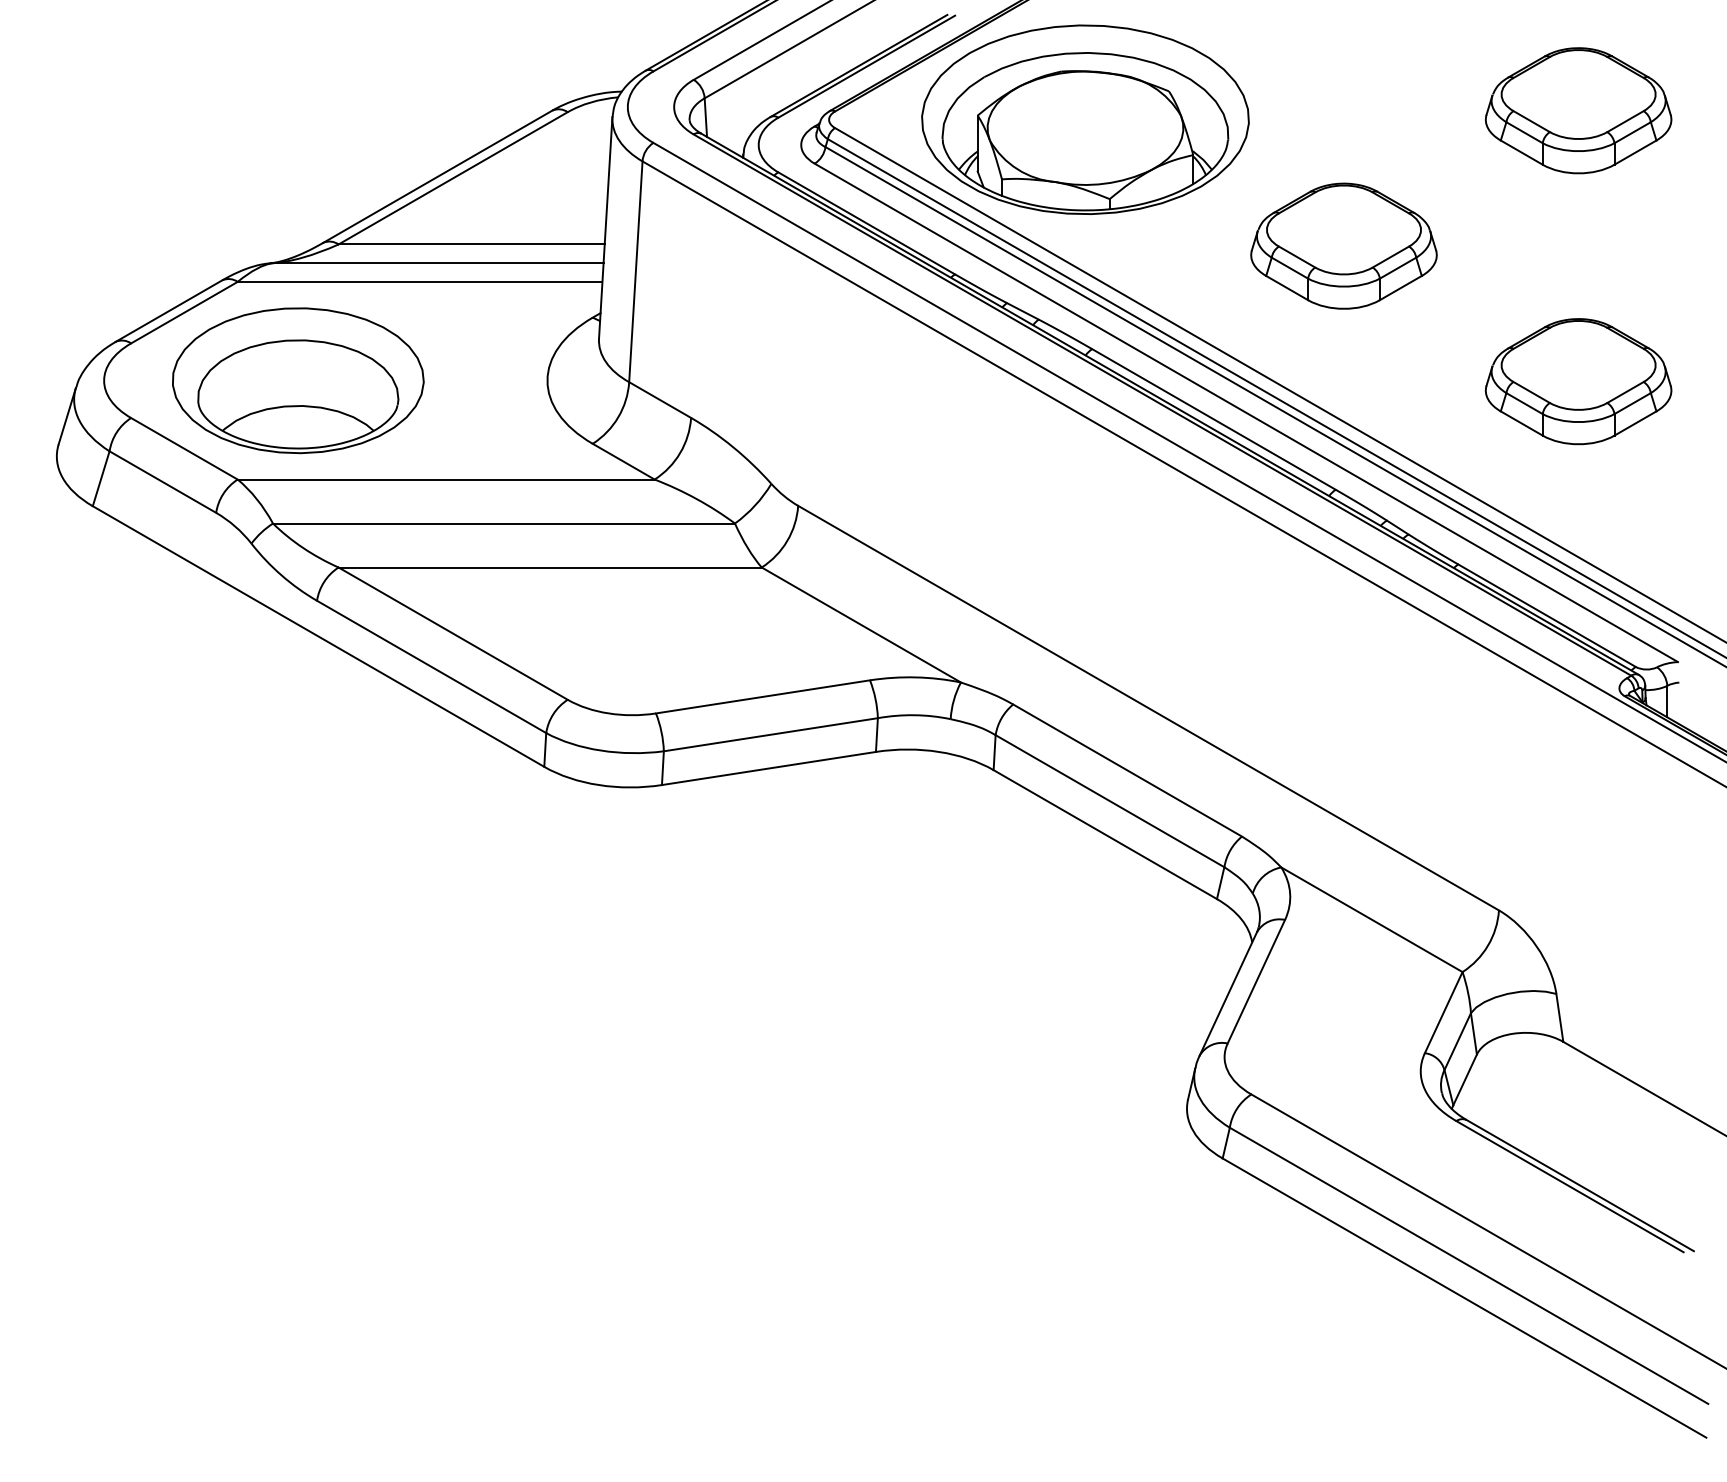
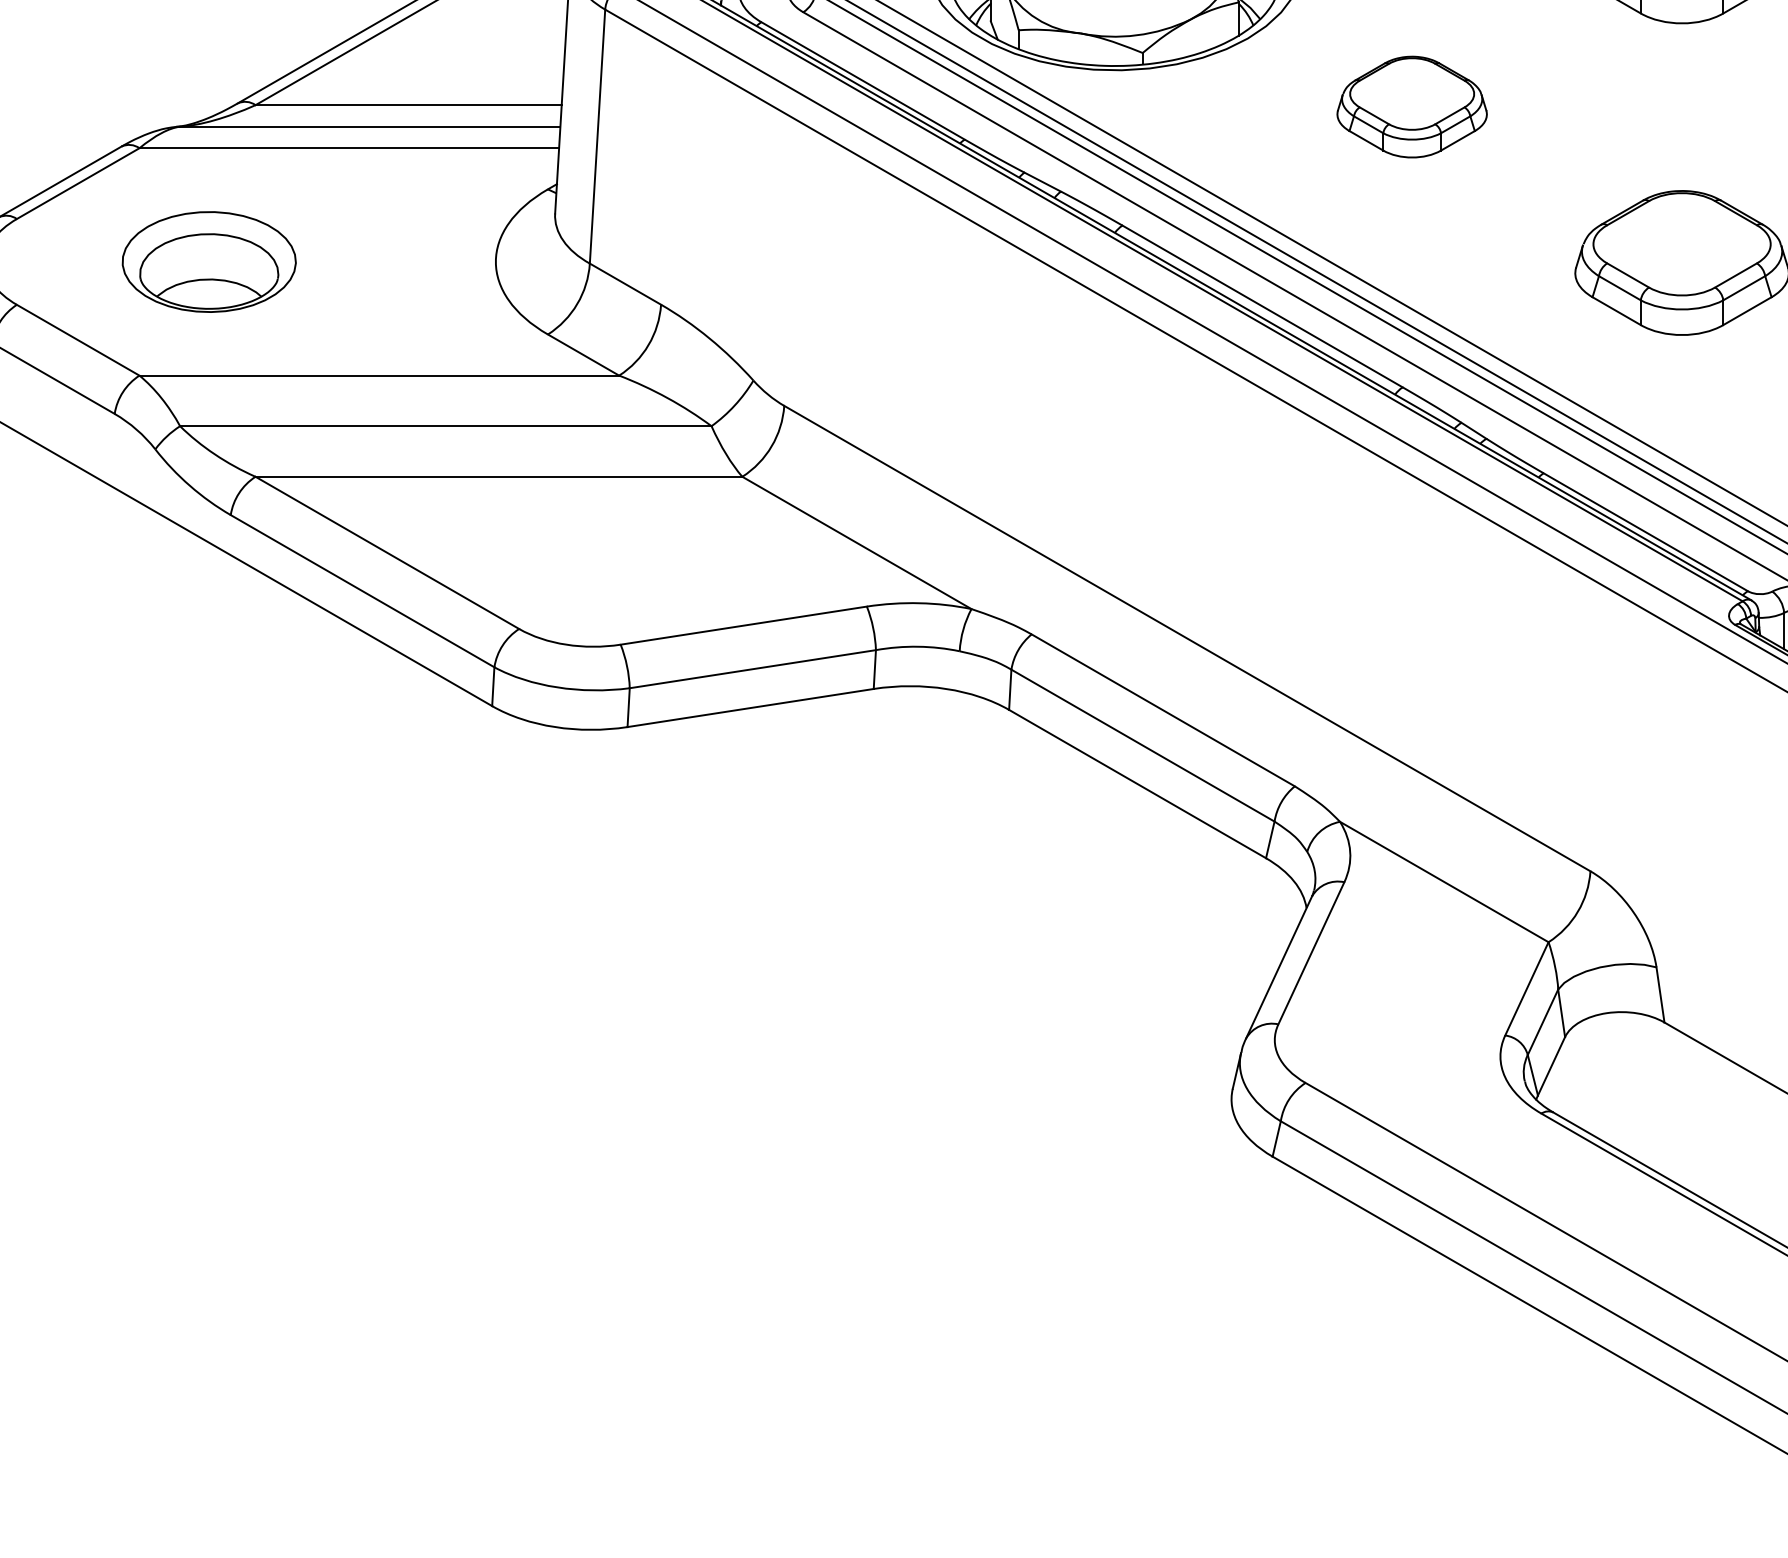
part: (1343, 245) -> (1411, 106), size x0.7
part: (298, 380) -> (209, 261), size x0.6

